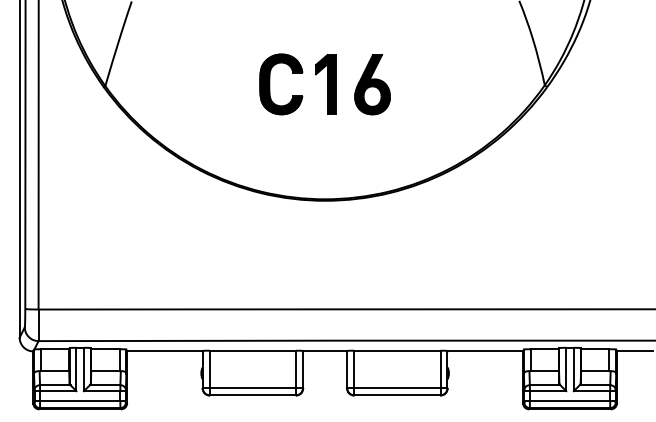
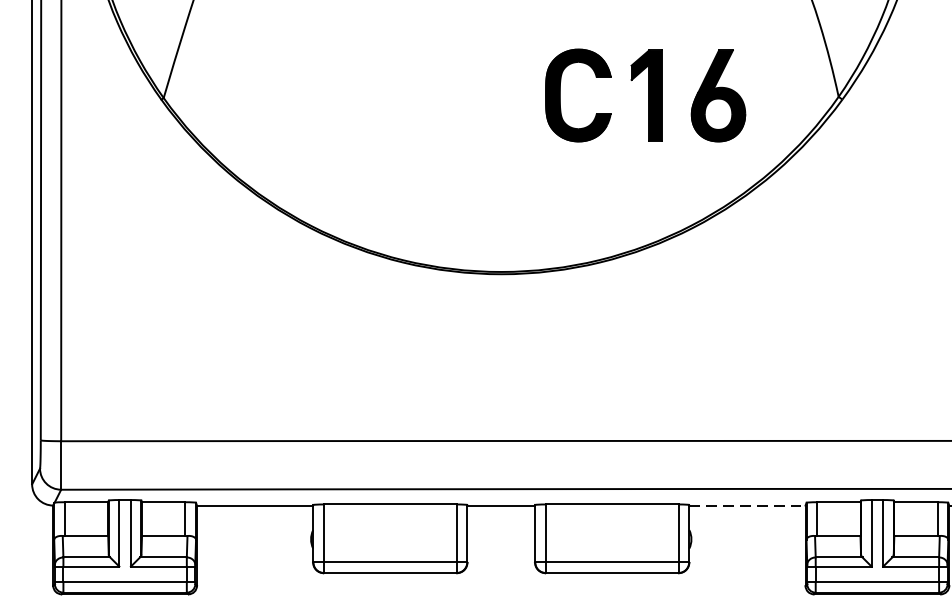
part: (324, 84) -> (644, 95), moved
line: (485, 351) -> (747, 505), solid -> dashed

